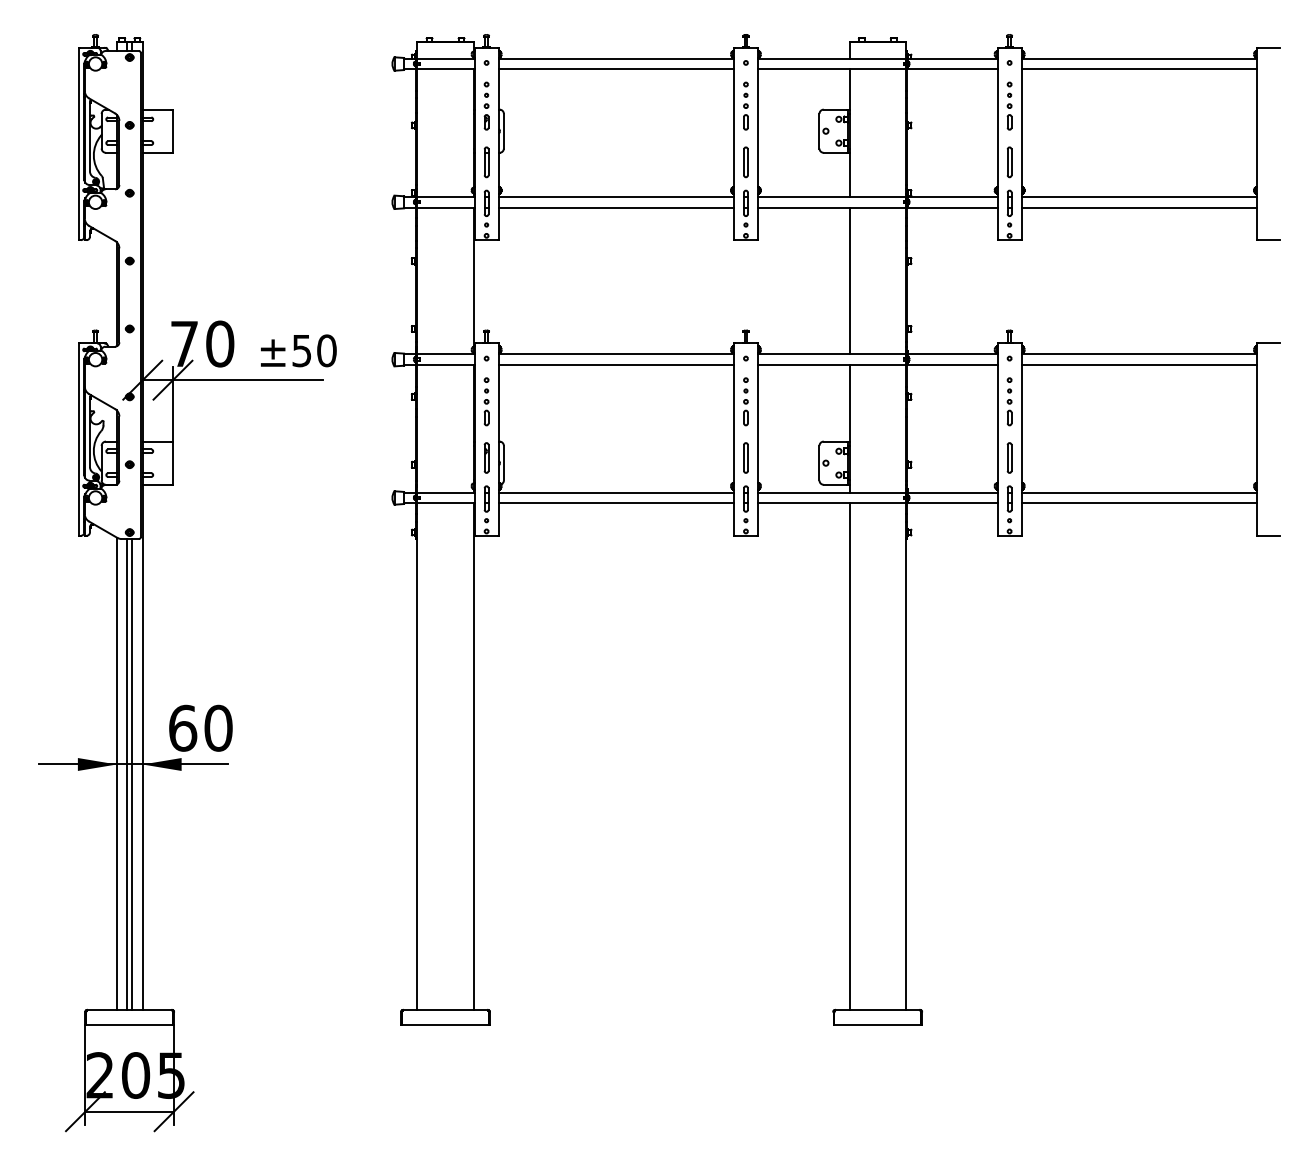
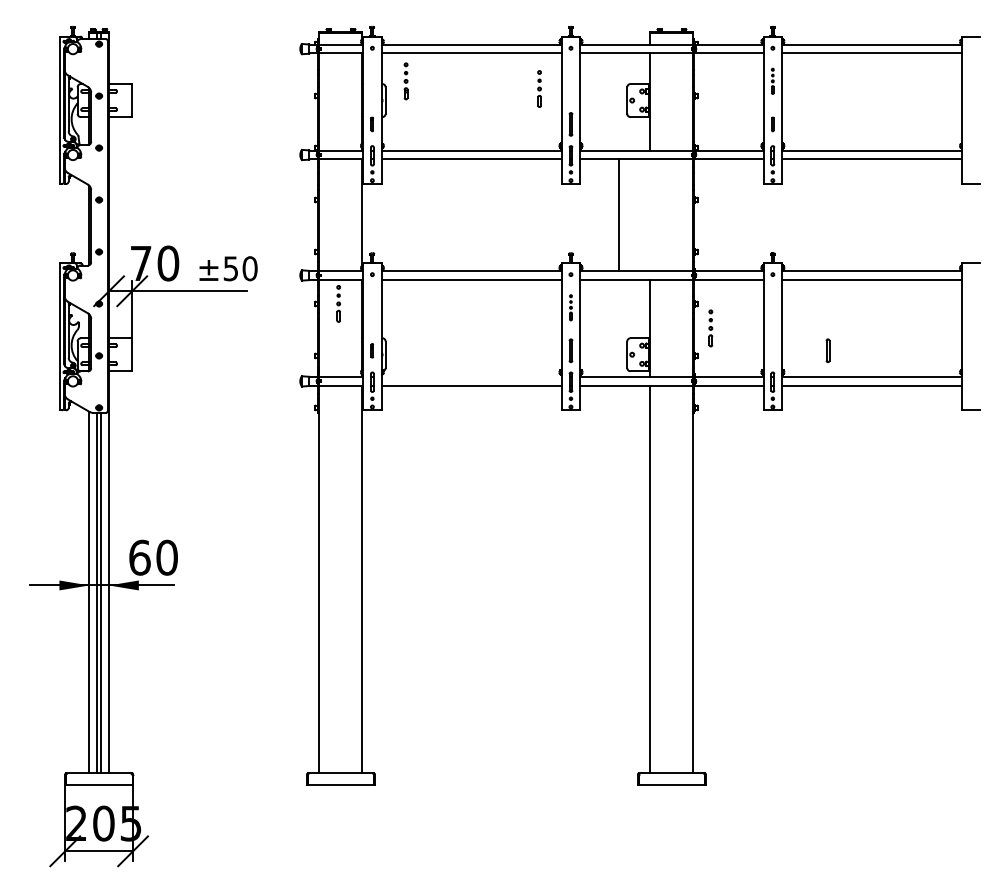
part: (486, 105) -> (405, 80), moved
part: (745, 105) -> (539, 88), moved
part: (1009, 105) -> (772, 80), size x0.7
part: (486, 162) -> (372, 124), size x0.6
part: (1009, 162) -> (772, 124), size x0.6
line: (849, 280) -> (618, 214), moved
part: (486, 401) -> (338, 303), moved
part: (745, 401) -> (570, 307), size x0.7
part: (1009, 401) -> (710, 328), moved
part: (486, 457) -> (372, 350), size x0.6
part: (1009, 457) -> (827, 350), moved
line: (615, 492) -> (471, 377), removed

